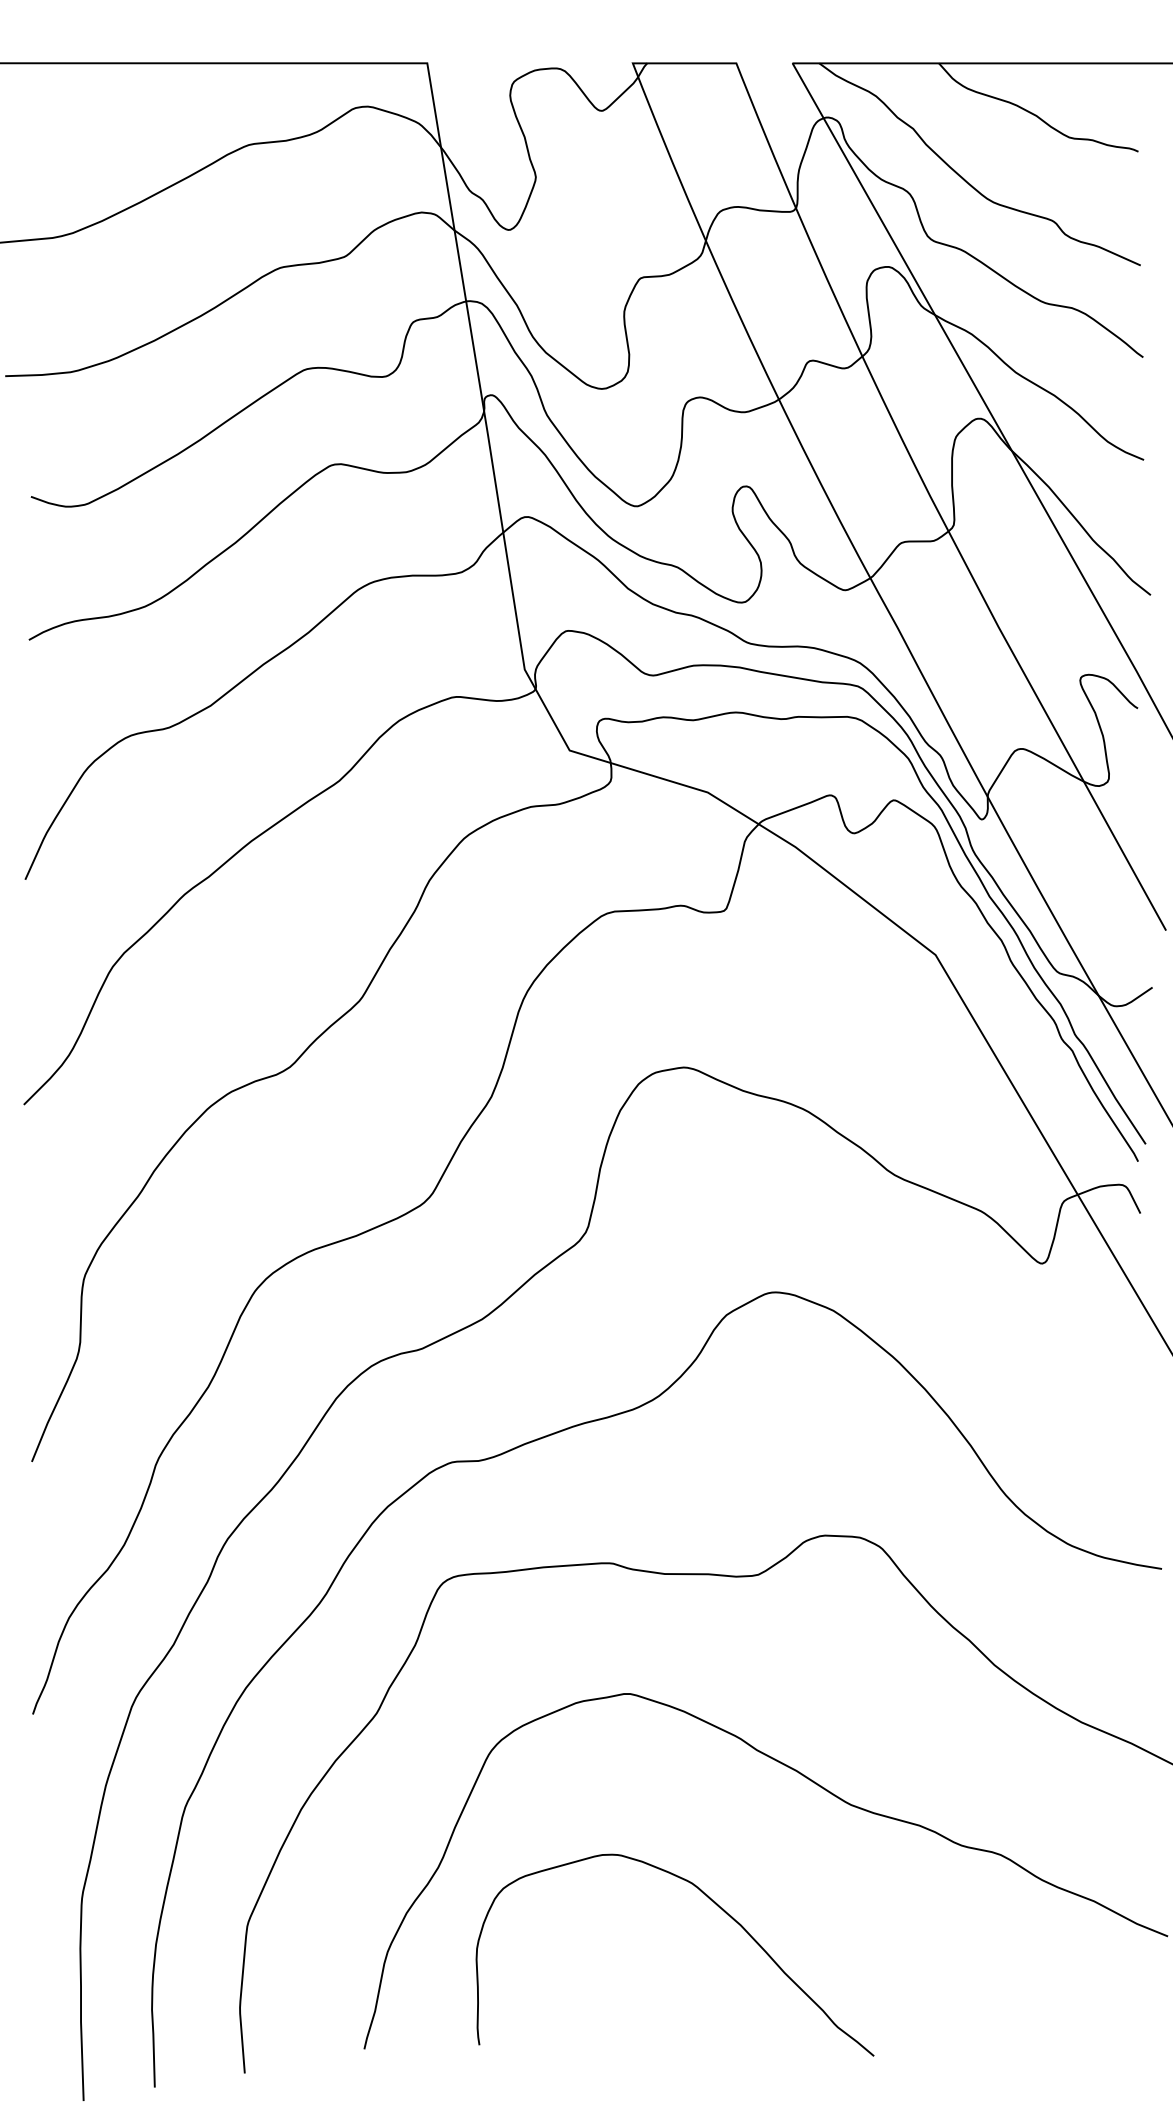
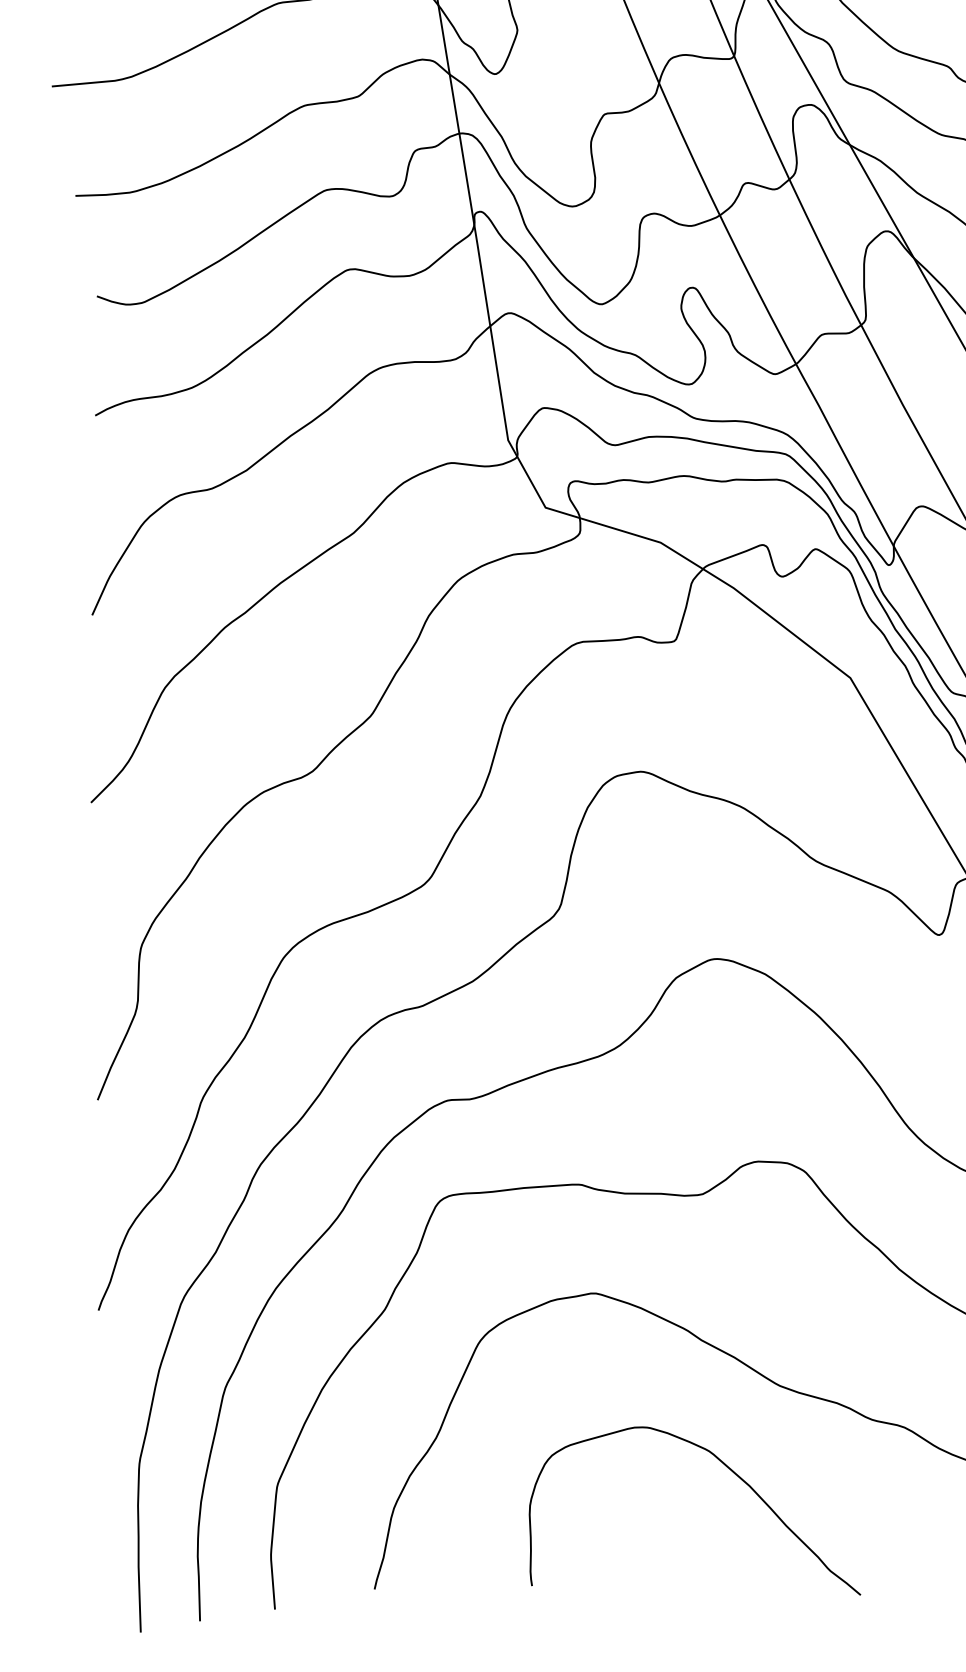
curve: (718, 1907) -> (731, 1471), moved

